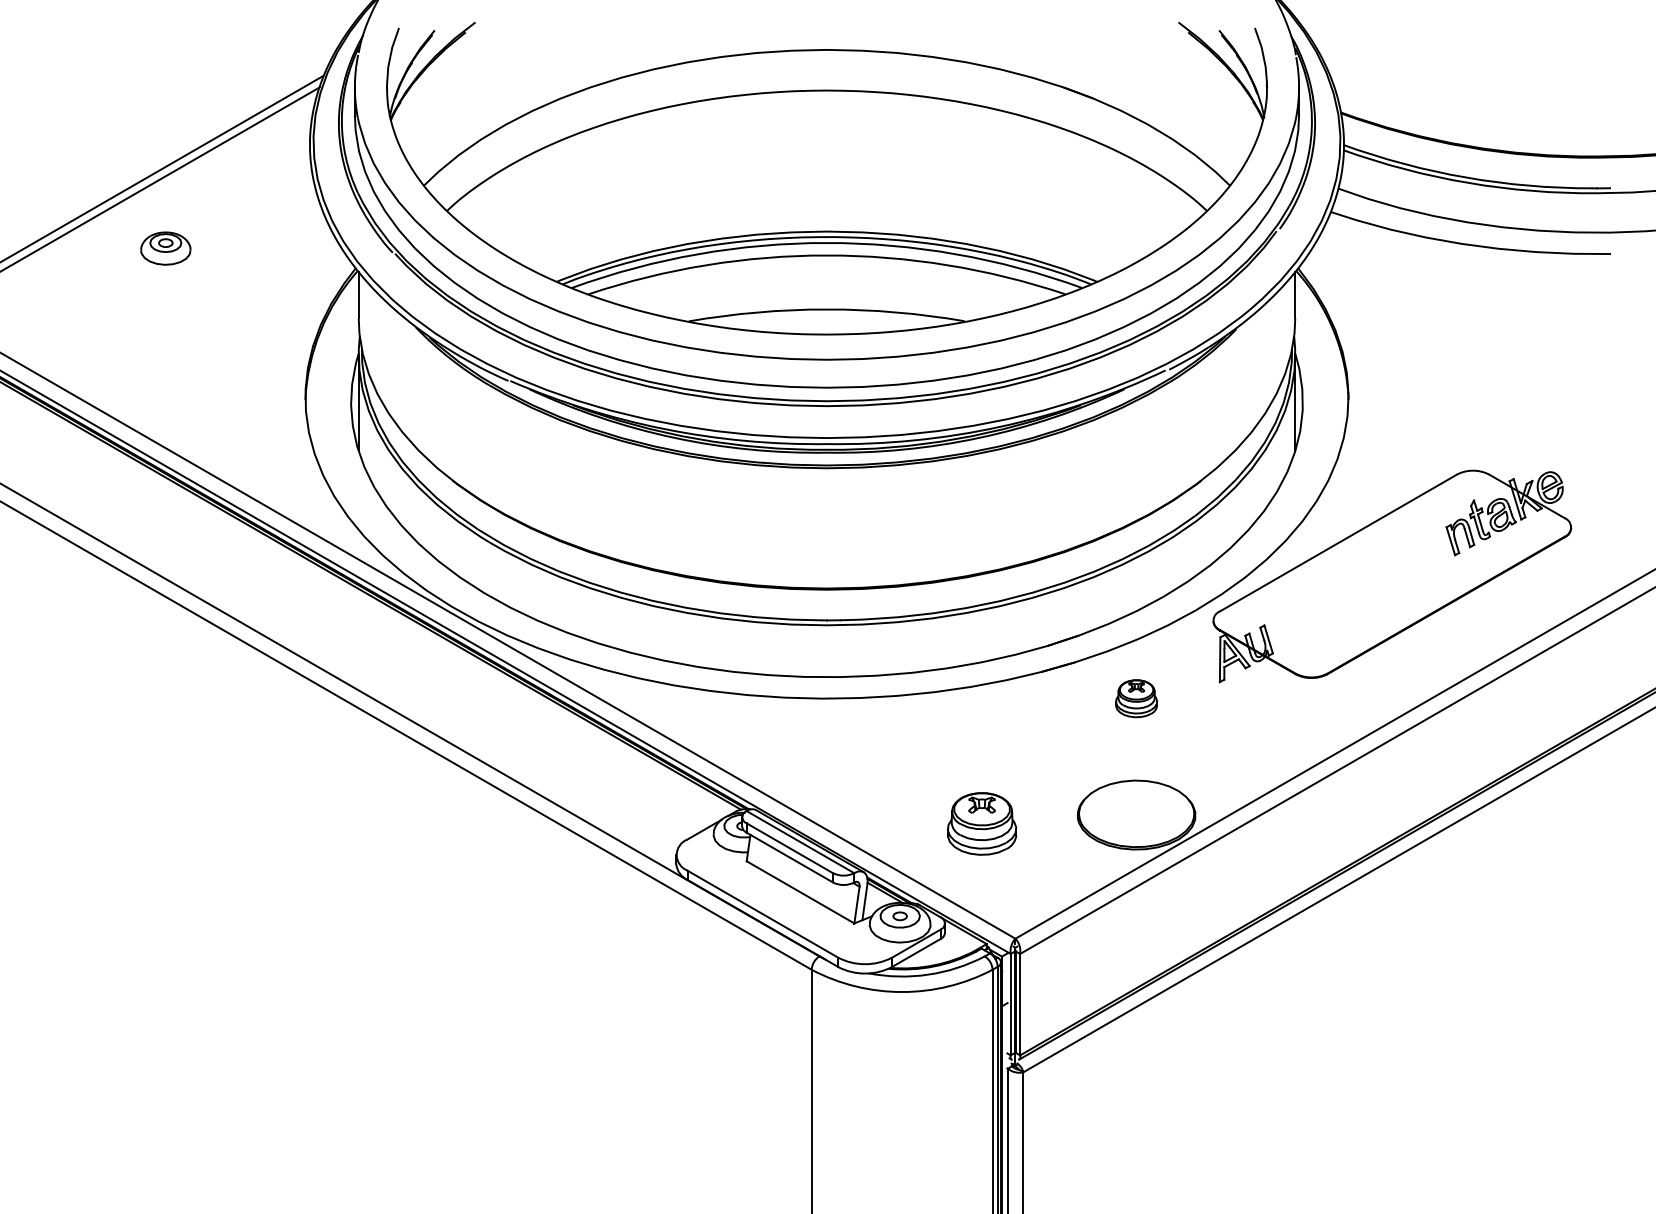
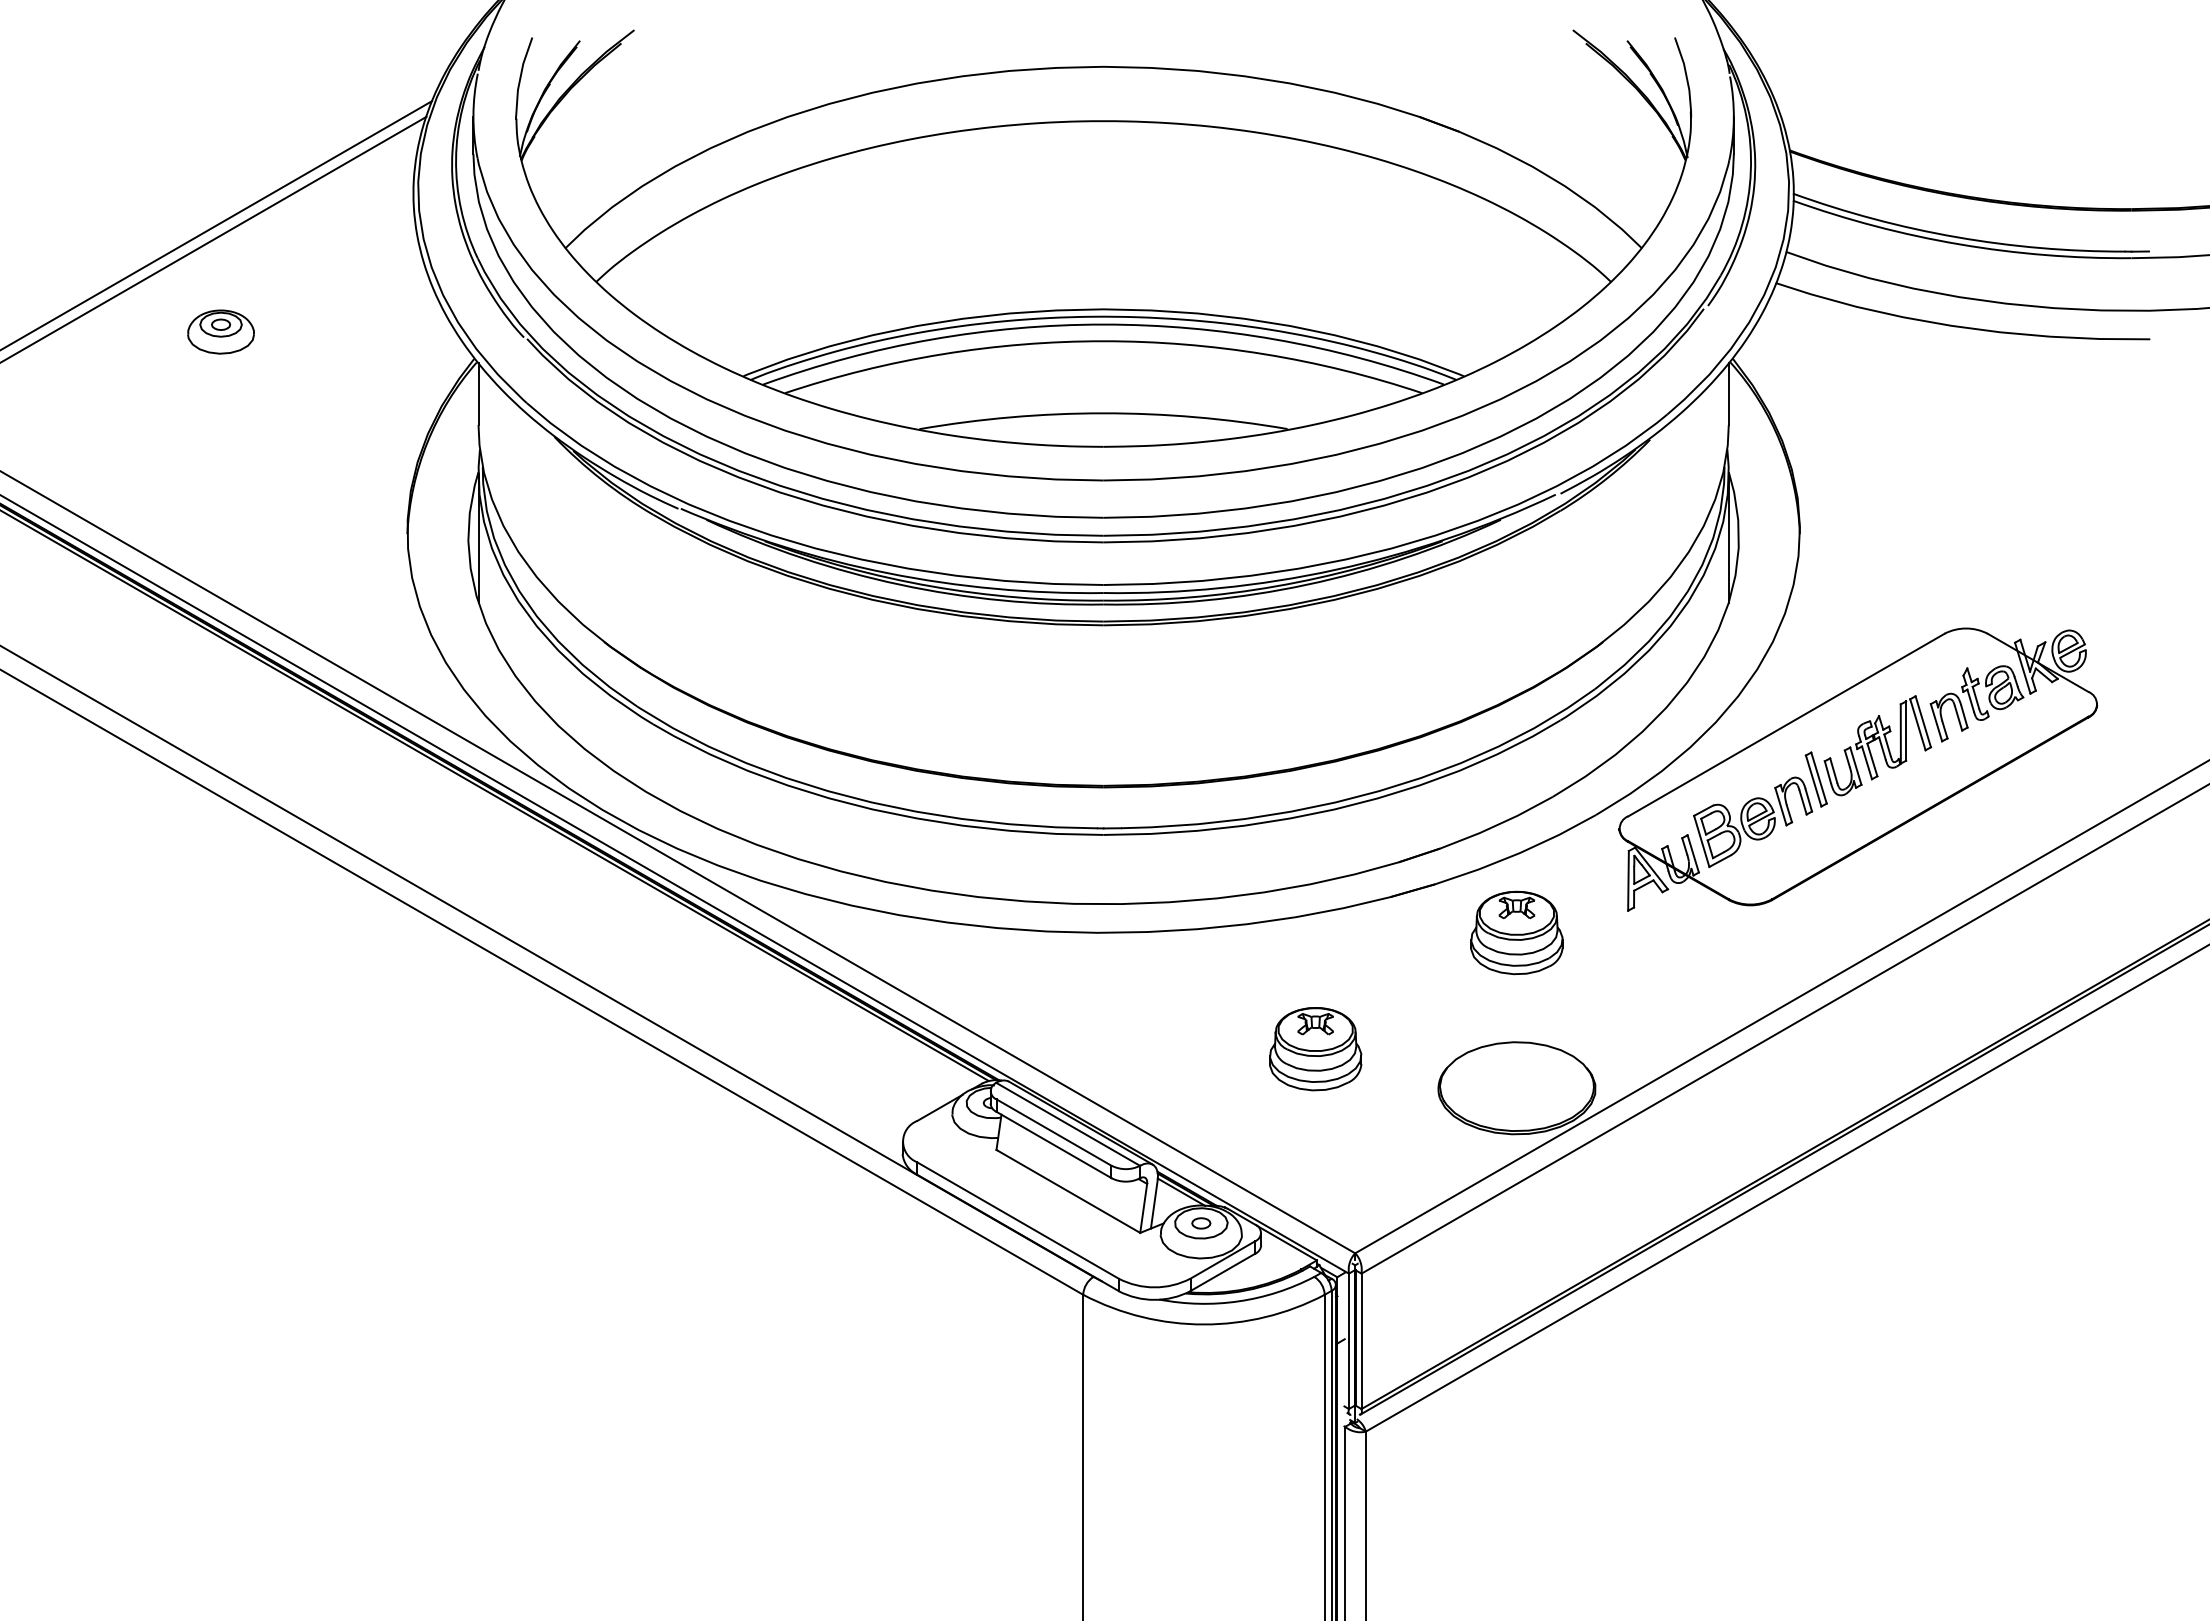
part: (1357, 585) -> (1812, 781), added
part: (1136, 698) -> (1516, 932), size x1.67
part: (981, 824) -> (1315, 1049), moved

